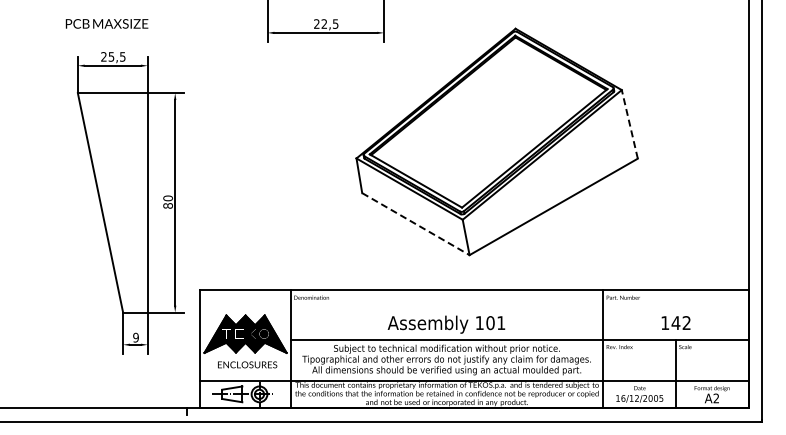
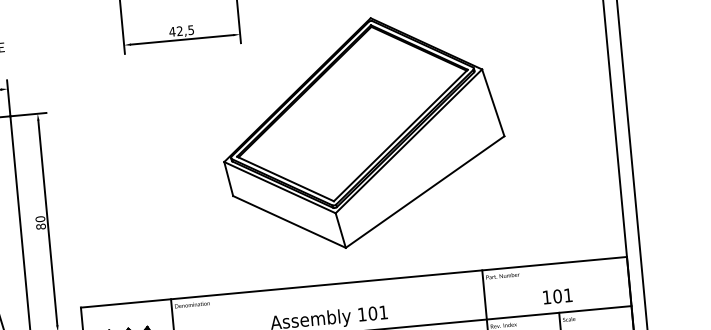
text: (316, 23) -> (171, 31), 22,5 -> 42,5
line: (629, 123) -> (492, 102), dashed -> solid
line: (416, 224) -> (290, 222), dashed -> solid
text: (680, 323) -> (562, 296), 142 -> 101

